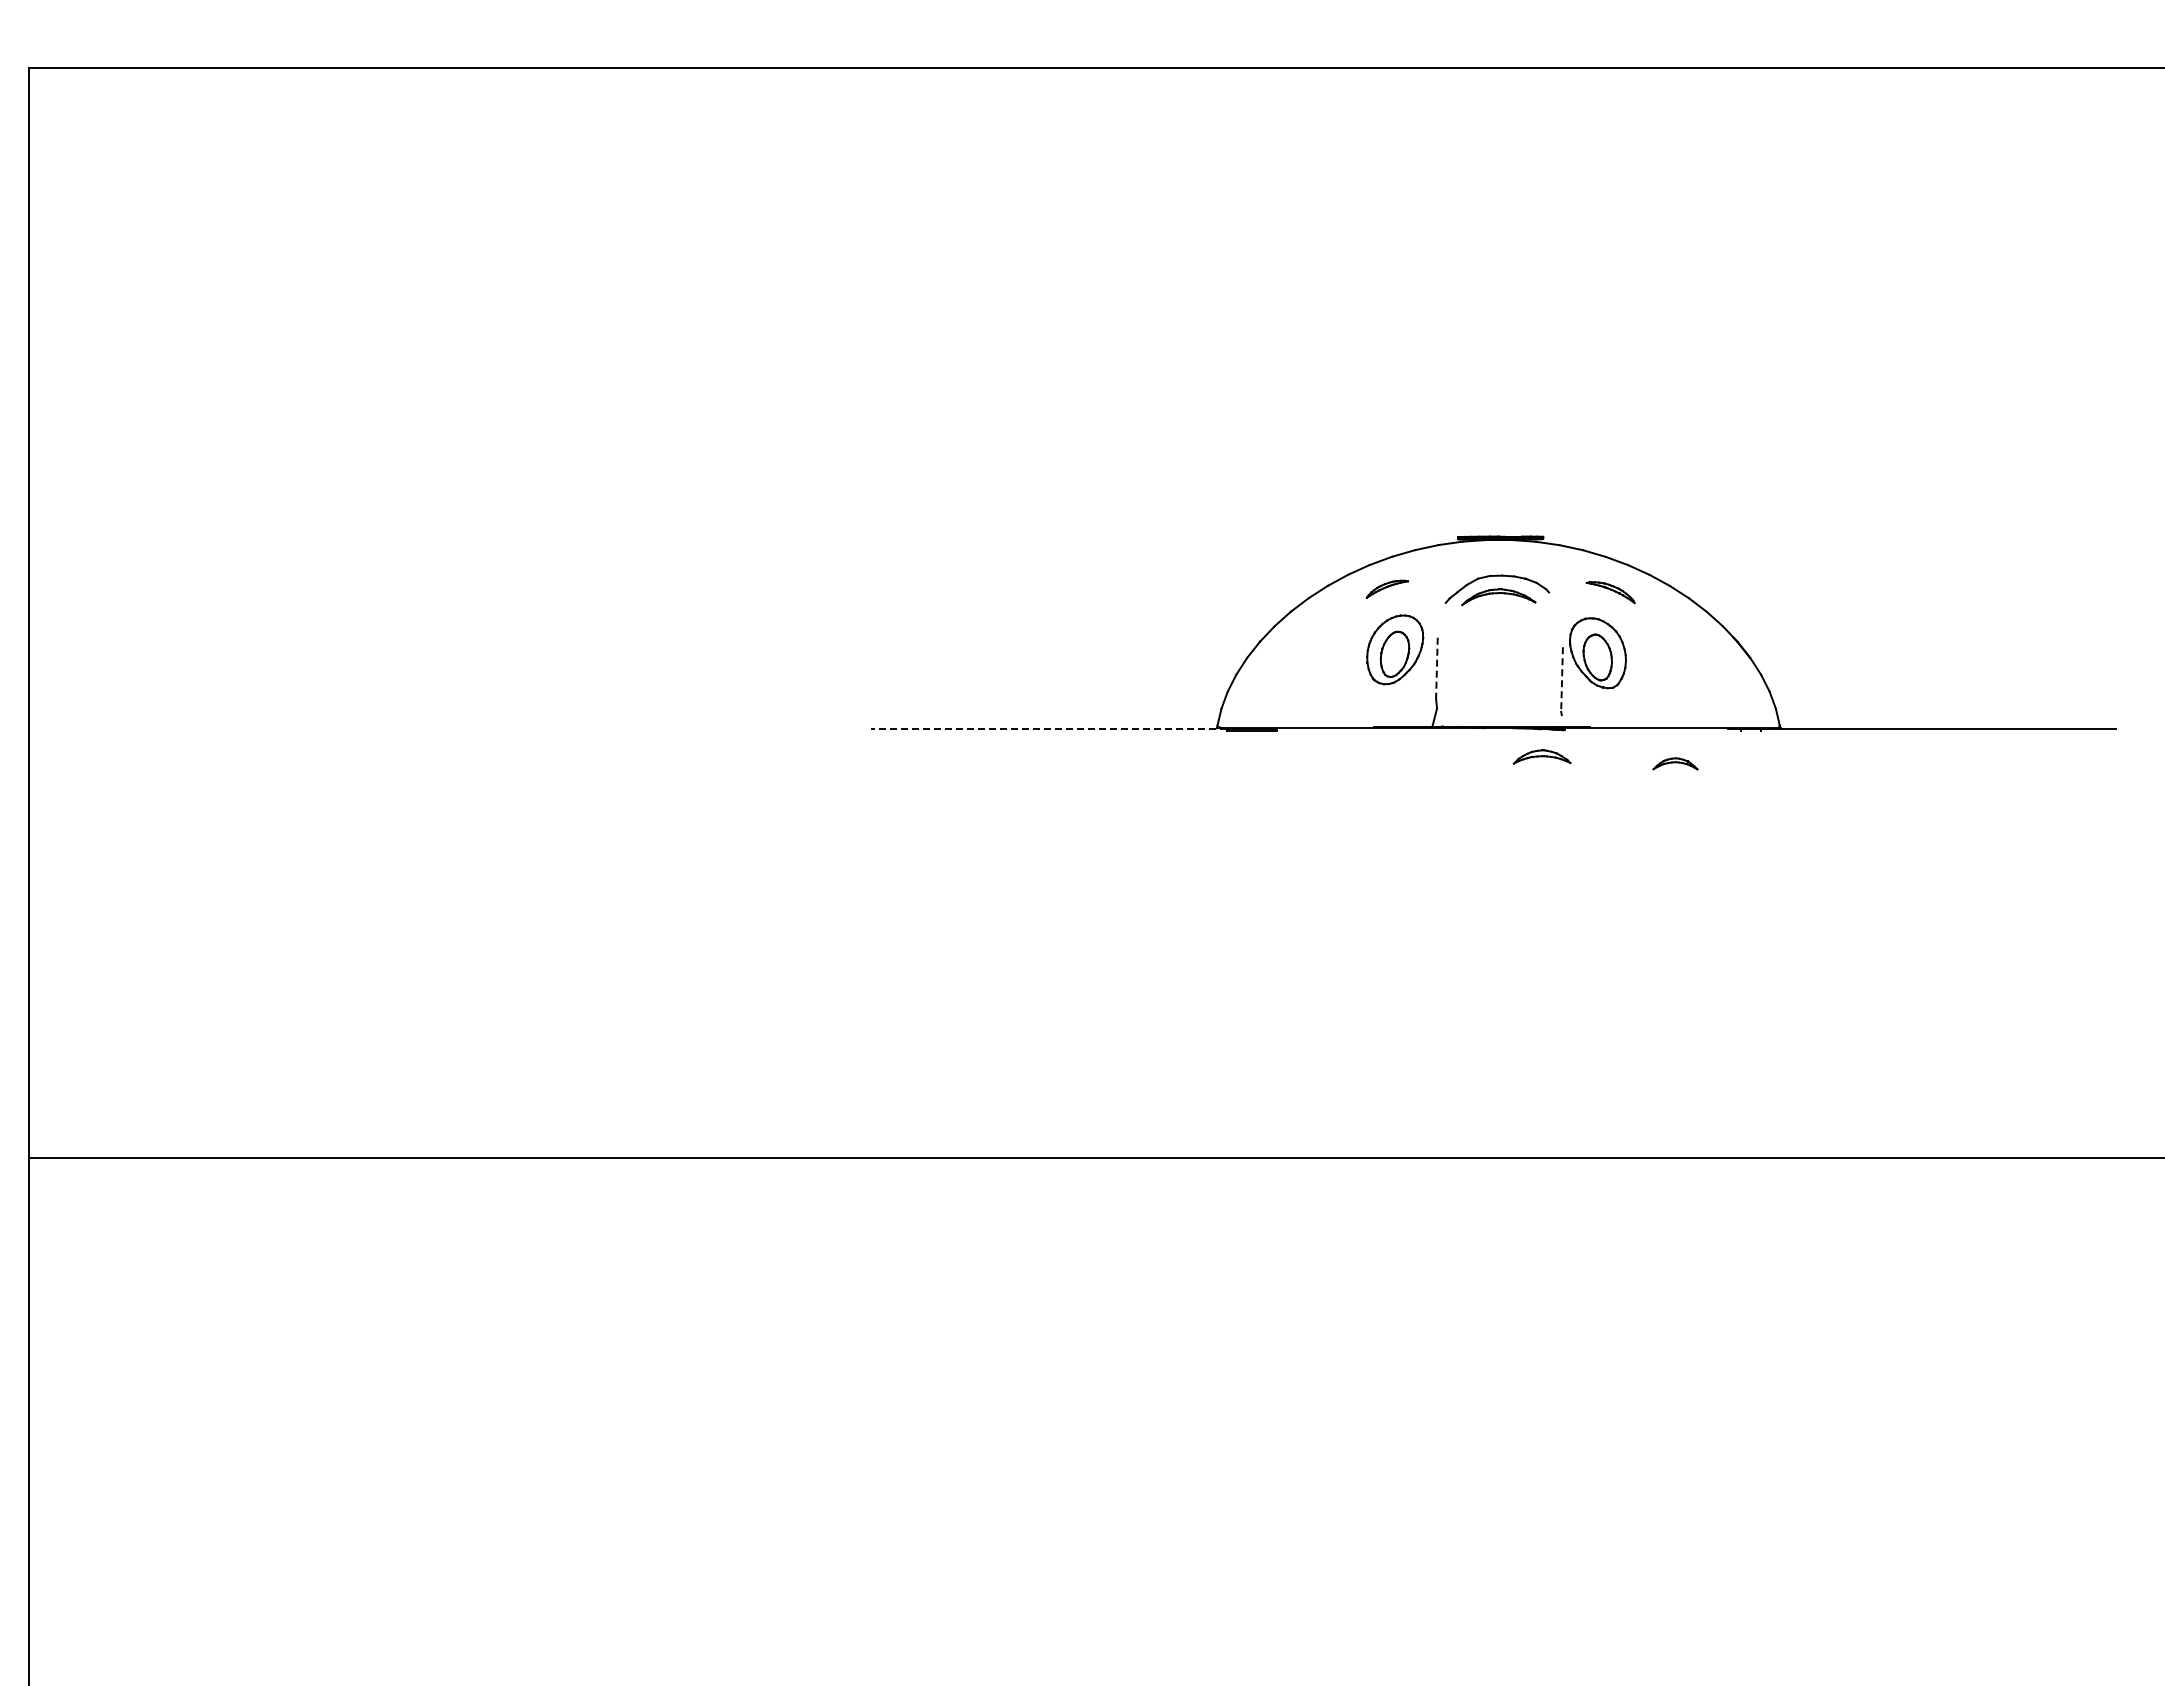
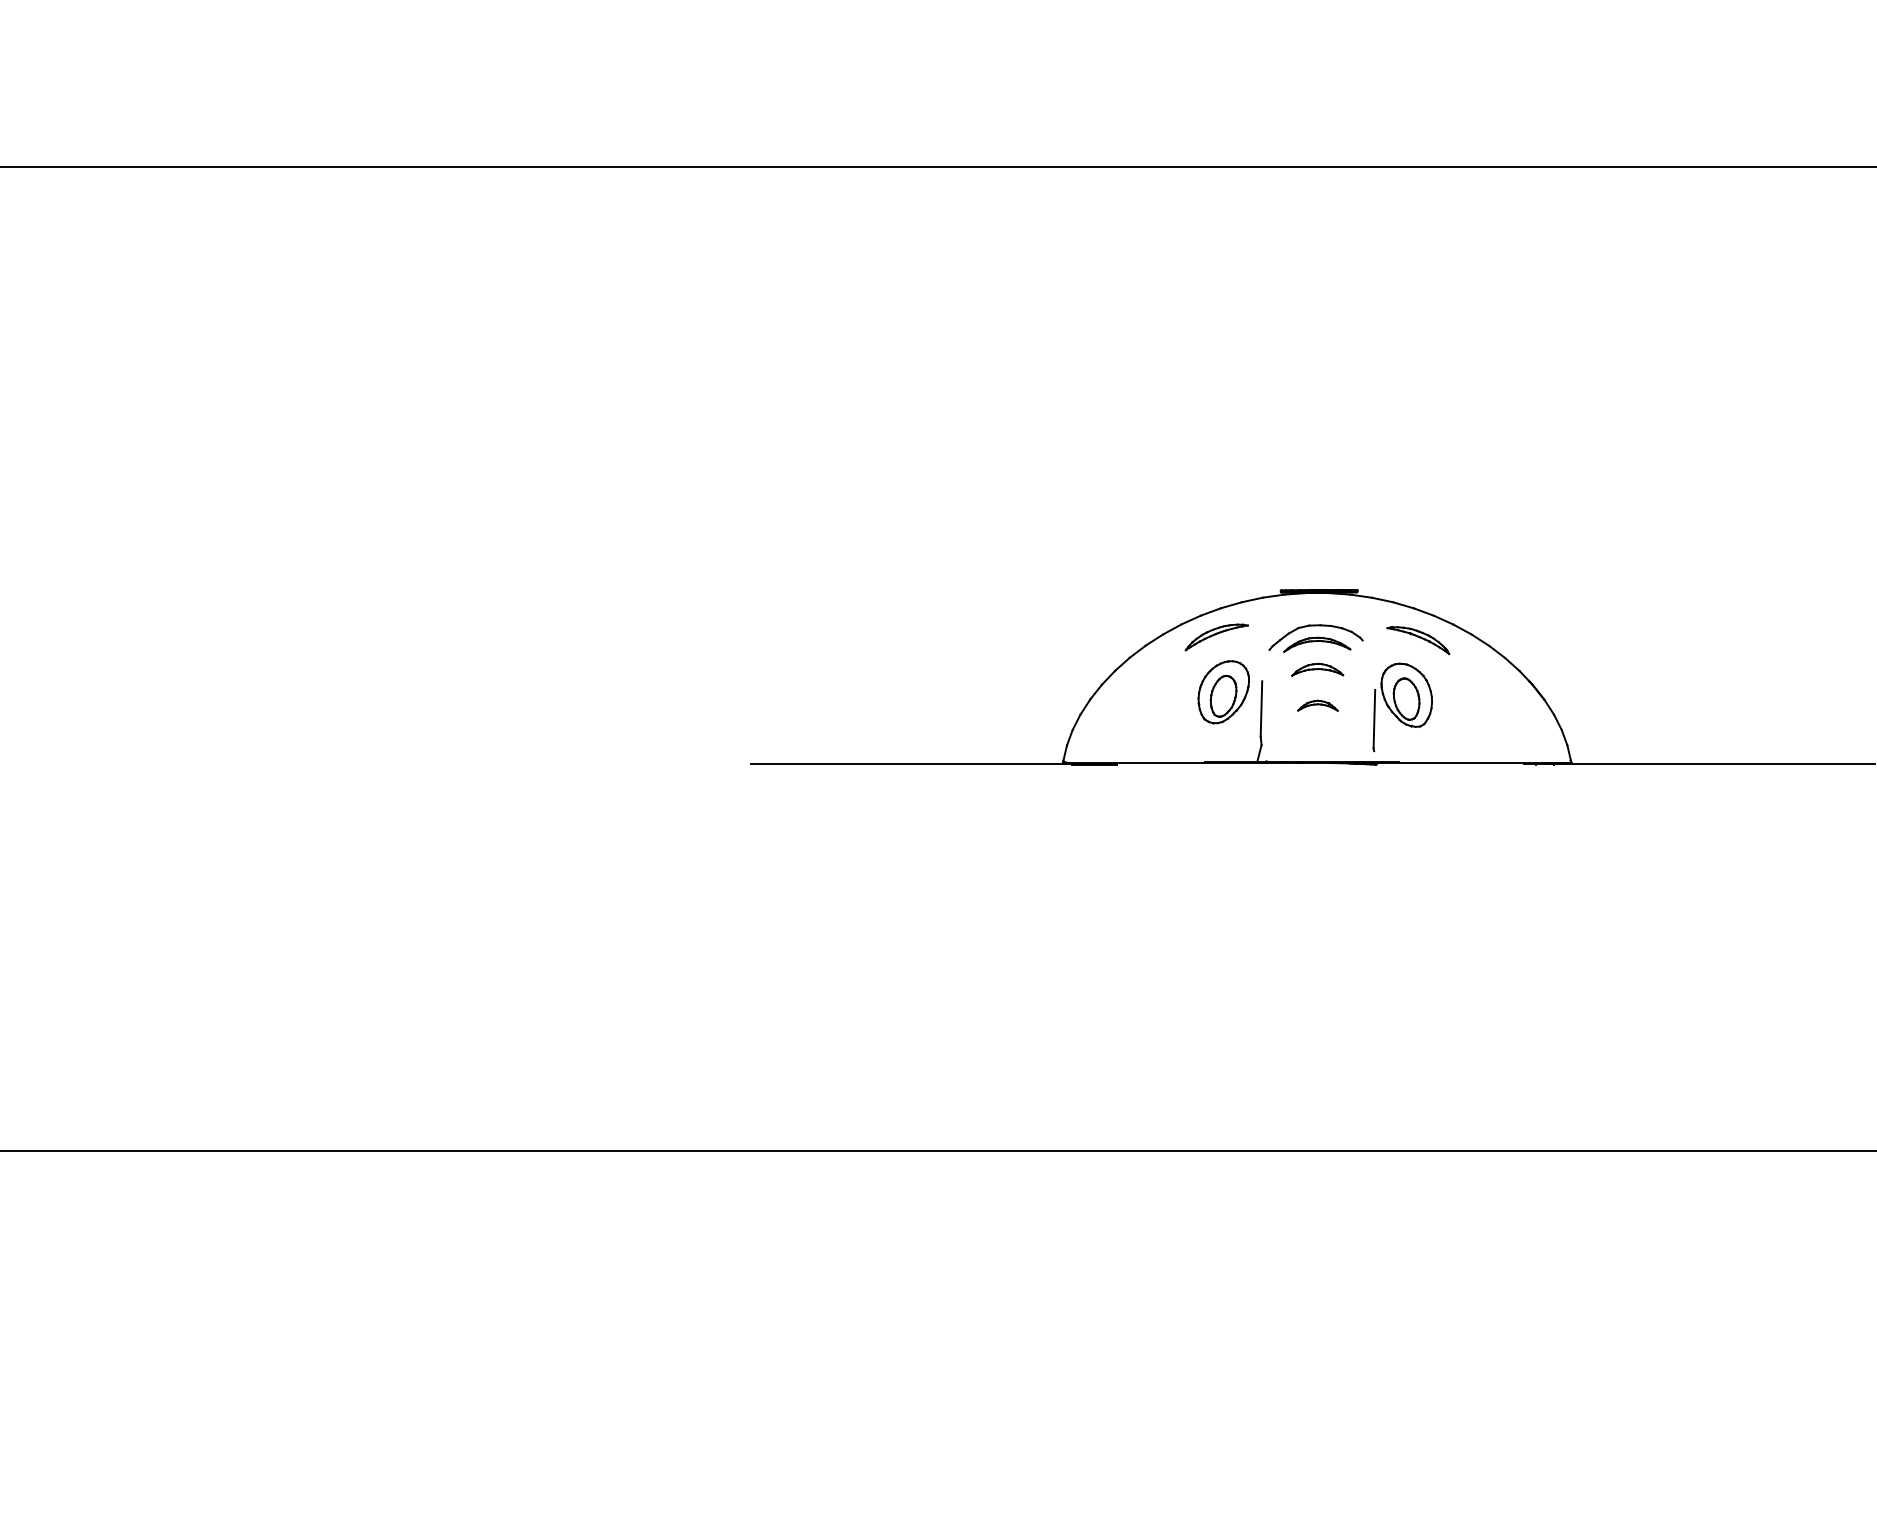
part: (1387, 589) -> (1216, 637), size x1.67
part: (1610, 592) -> (1418, 640), size x1.43
line: (1436, 668) -> (1261, 709), dashed -> solid
line: (1562, 680) -> (1374, 719), dashed -> solid
line: (1048, 728) -> (910, 763), dashed -> solid
part: (1541, 756) -> (1317, 669), moved
part: (1675, 763) -> (1317, 705), moved

